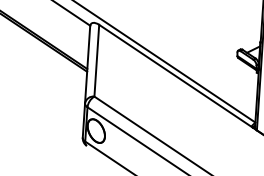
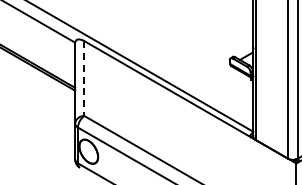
line: (96, 61) -> (84, 79), solid -> dashed

